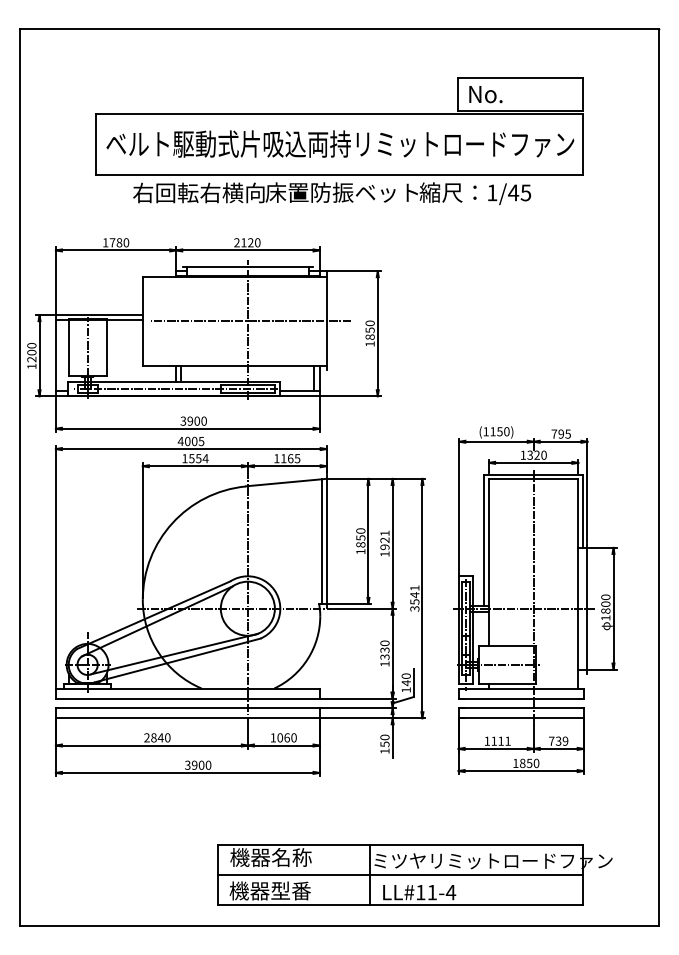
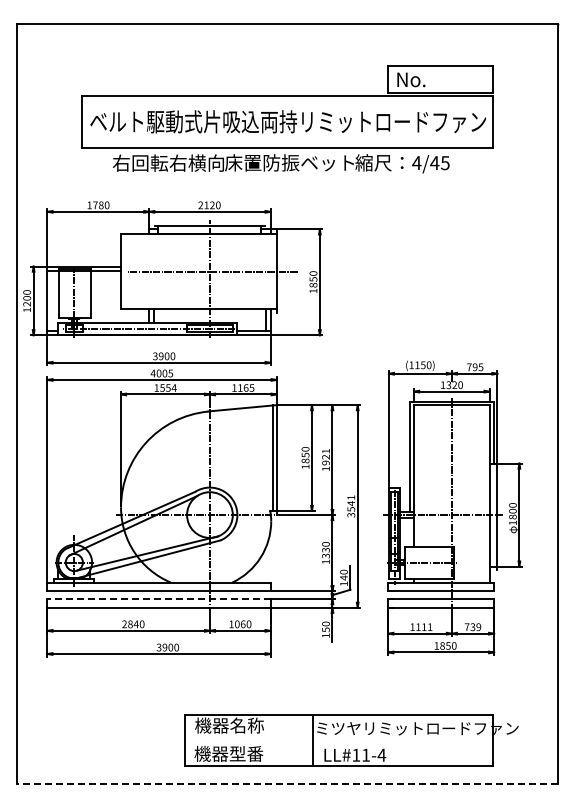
text: (491, 193) -> (416, 163), 1/45 -> 4/45
line: (188, 708) -> (159, 599), solid -> dashed
line: (399, 875) -> (338, 740), removed
line: (339, 925) -> (287, 783), solid -> dashed

